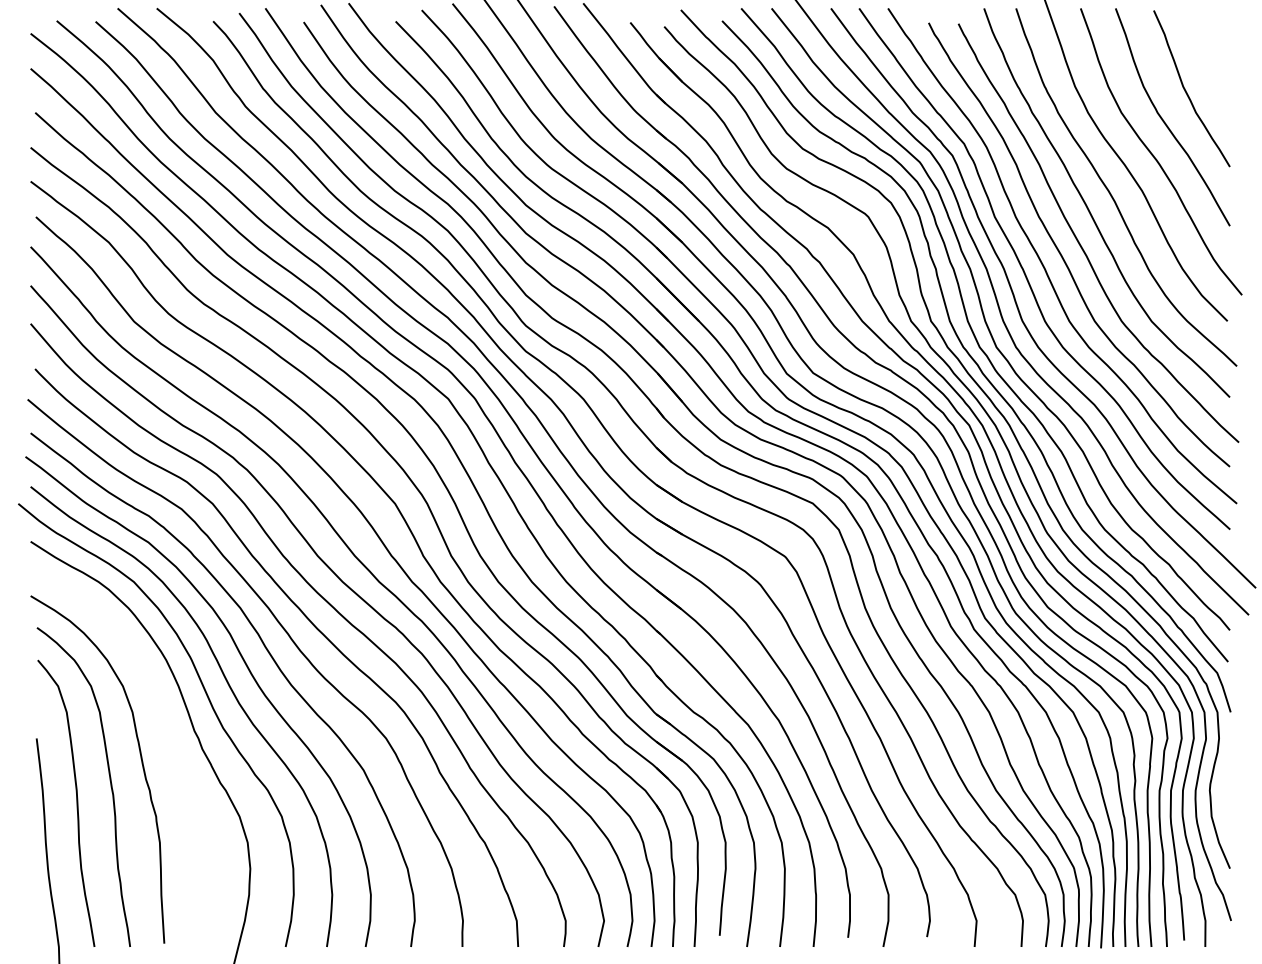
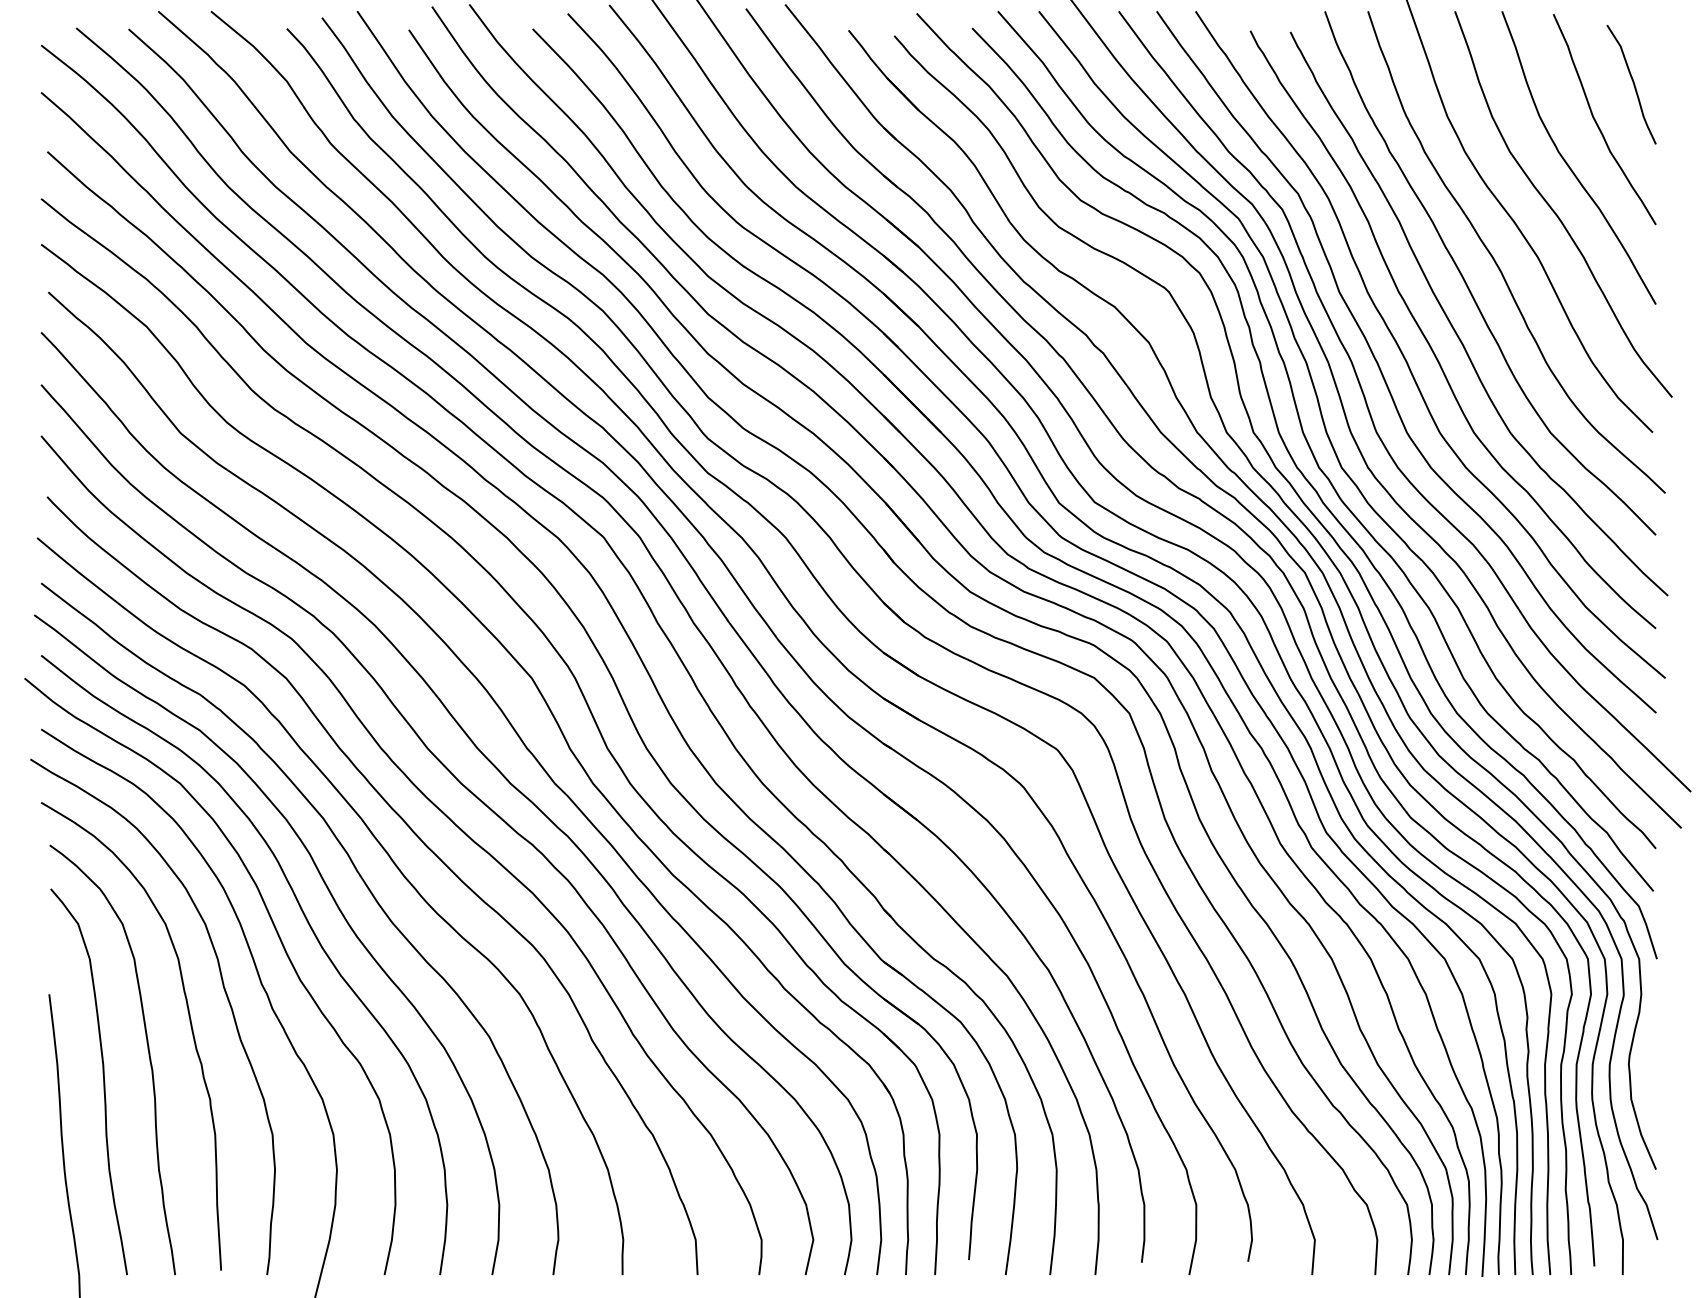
curve: (1213, 62) -> (1633, 84), added
curve: (166, 737) -> (224, 992), added

